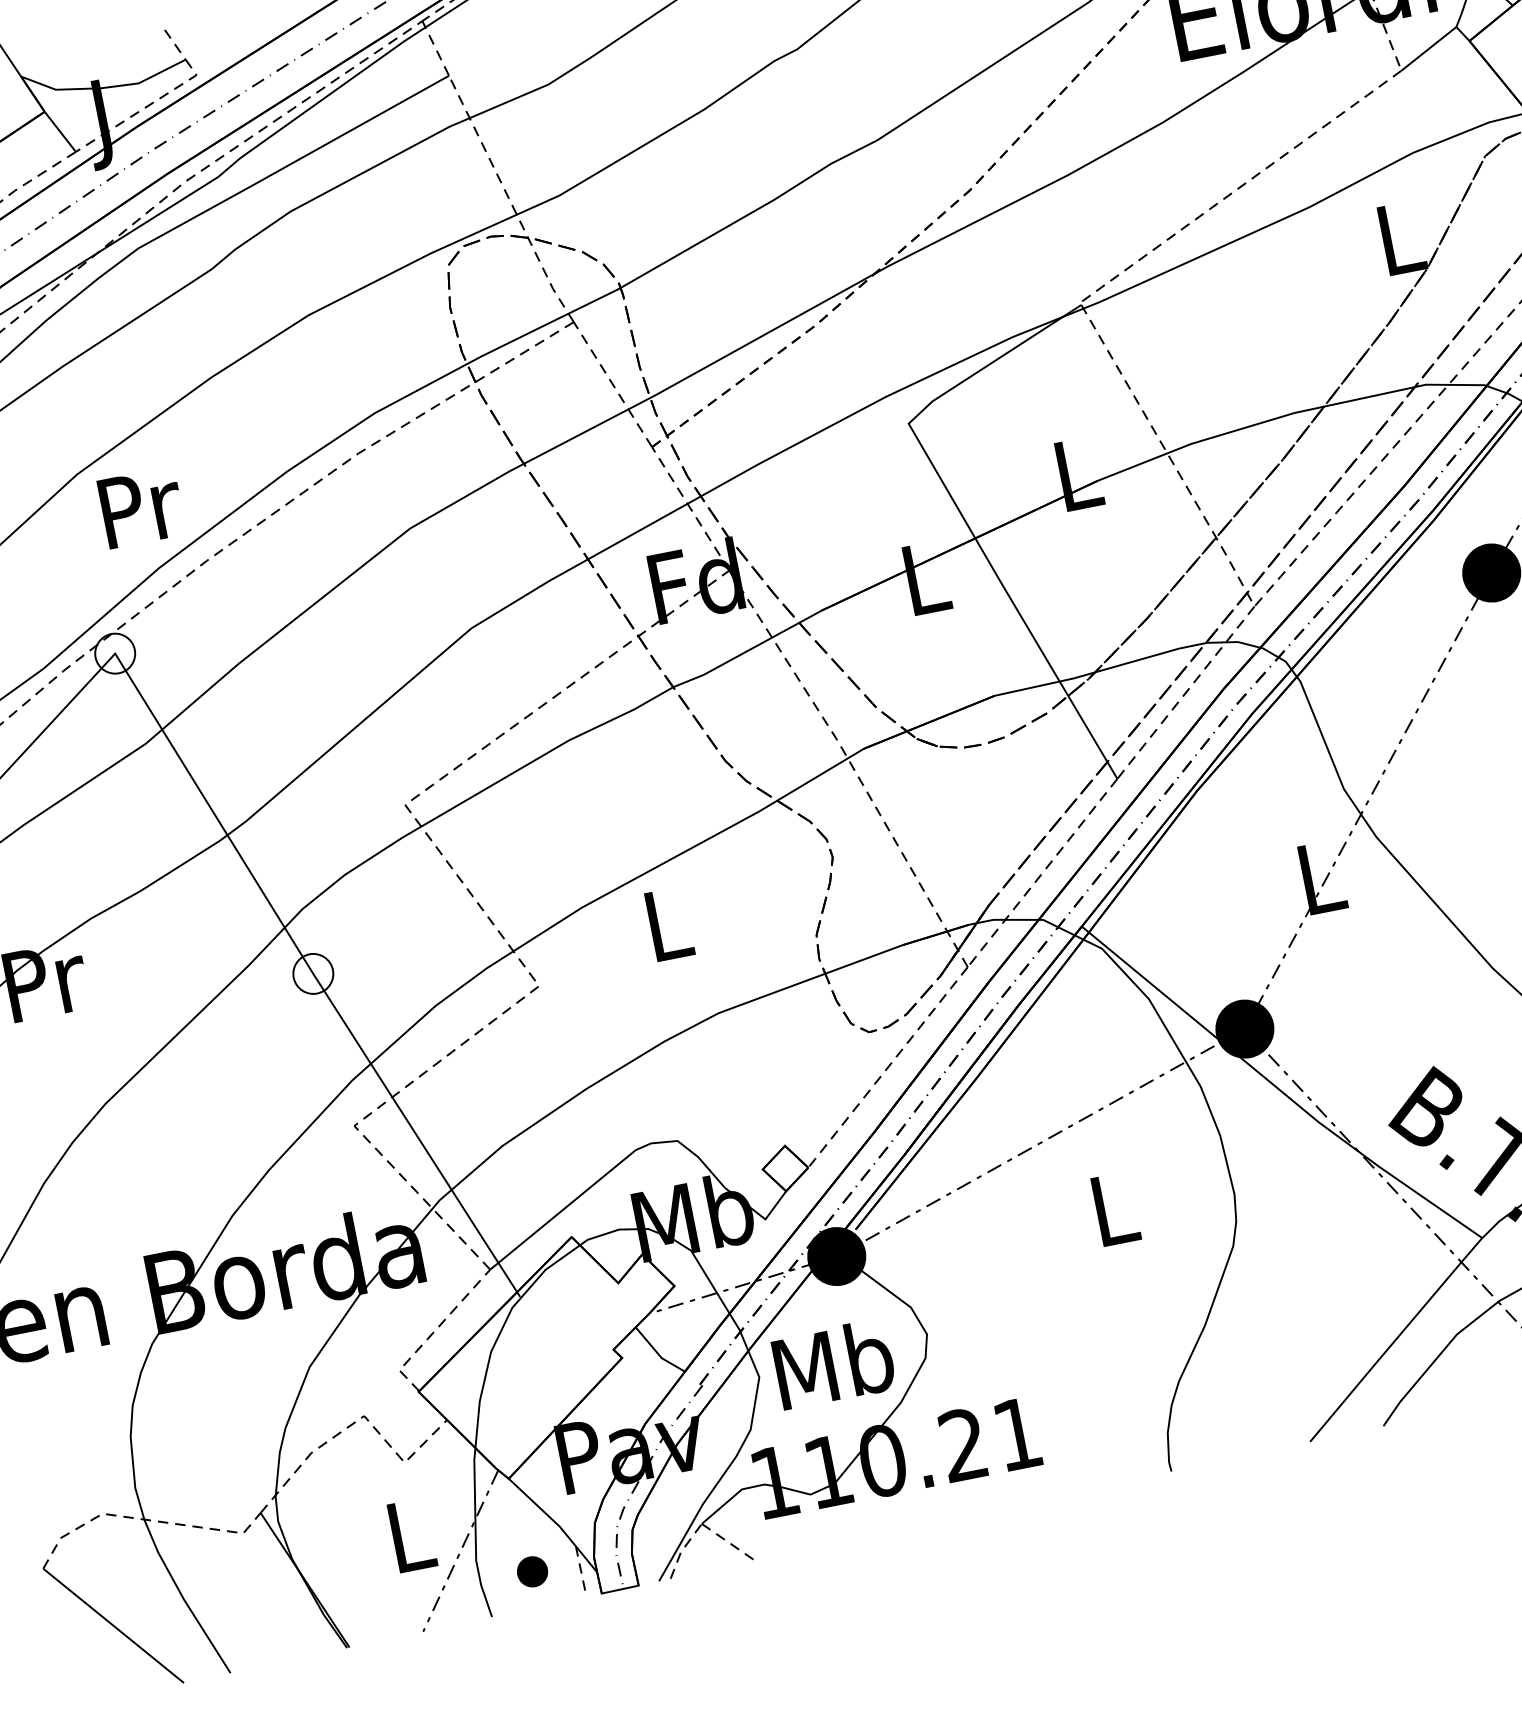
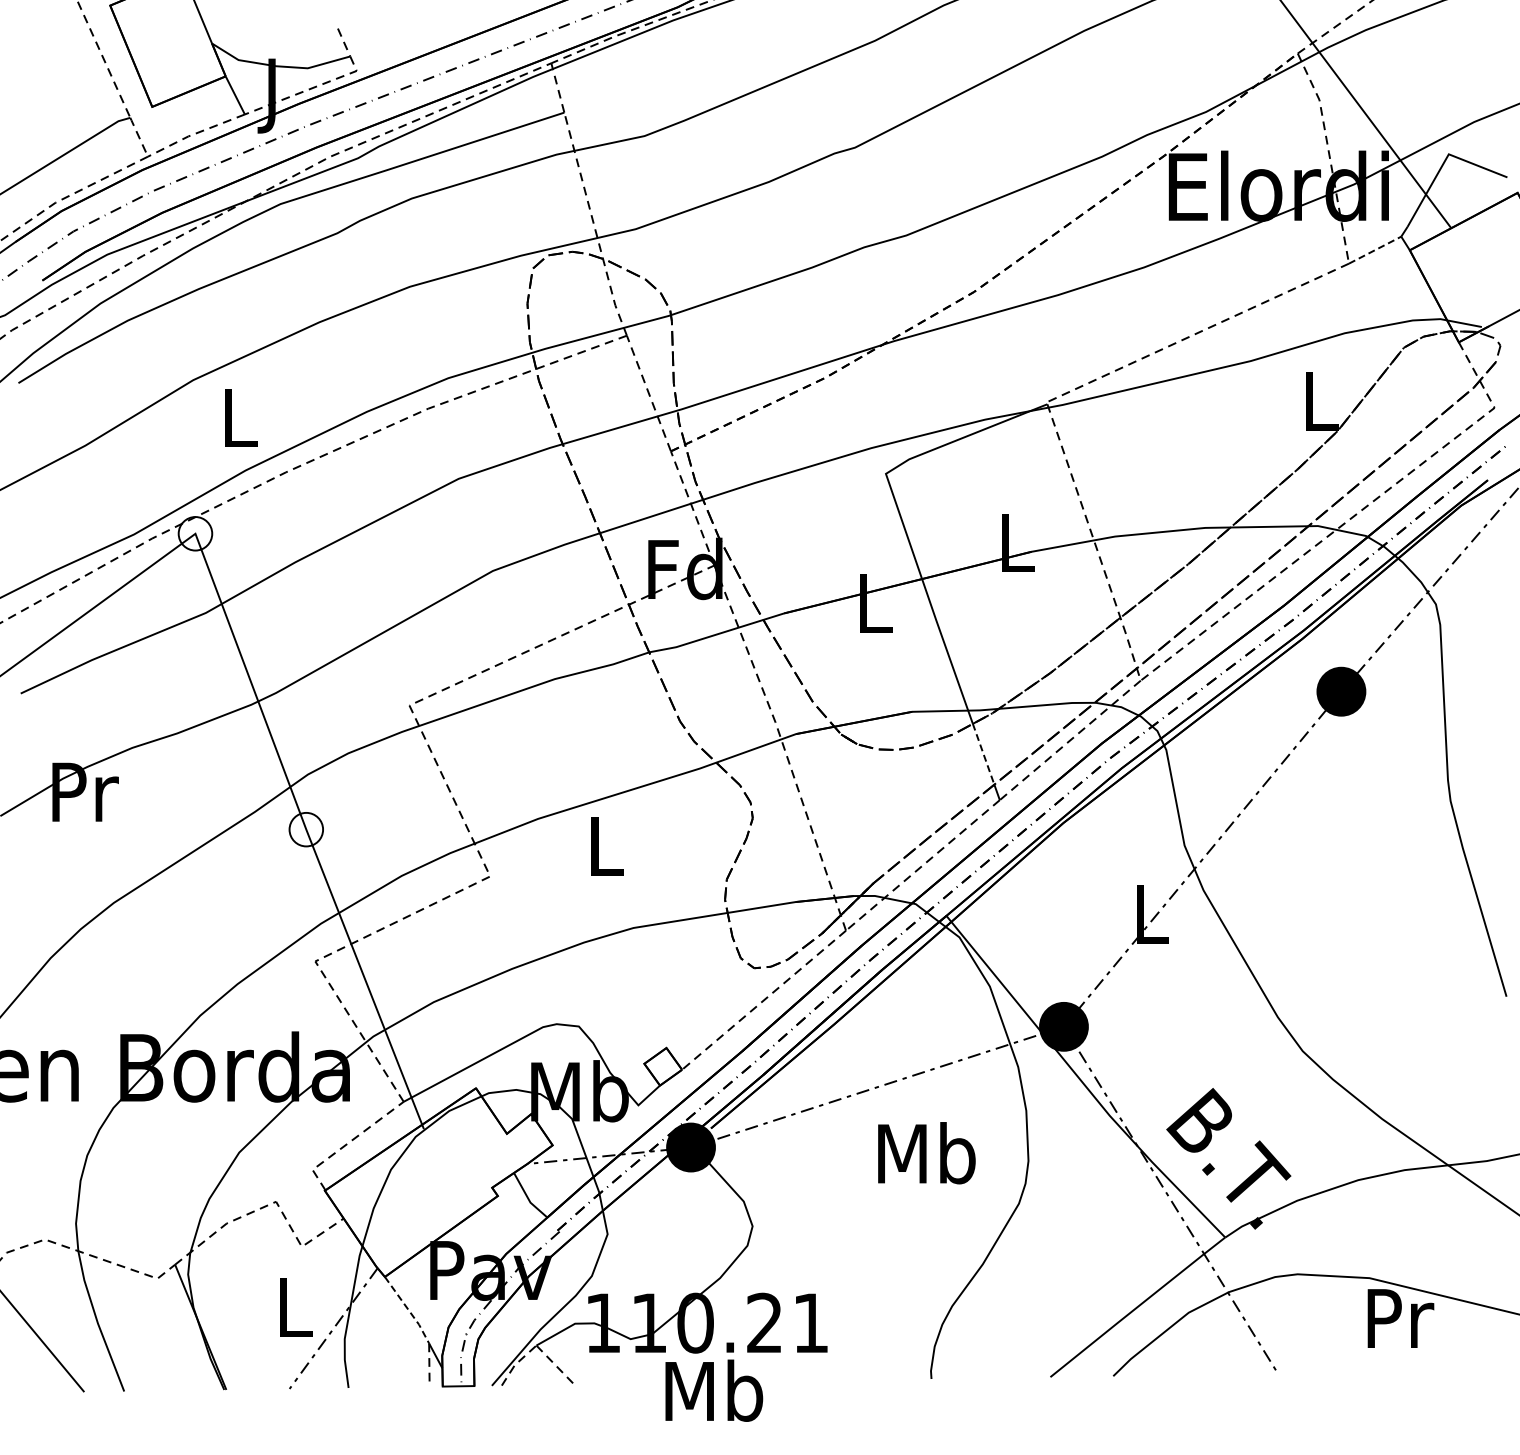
line: (1429, 48) -> (1375, 249), solid -> dashed
text: (142, 507) -> (241, 417), Pr -> L
line: (1087, 729) -> (983, 754), solid -> dashed
text: (1113, 1209) -> (926, 1153), L -> Mb
text: (834, 1363) -> (714, 1390), moved
line: (544, 1512) -> (408, 1310), solid -> dashed
part: (532, 1571) -> (389, 1357), removed

